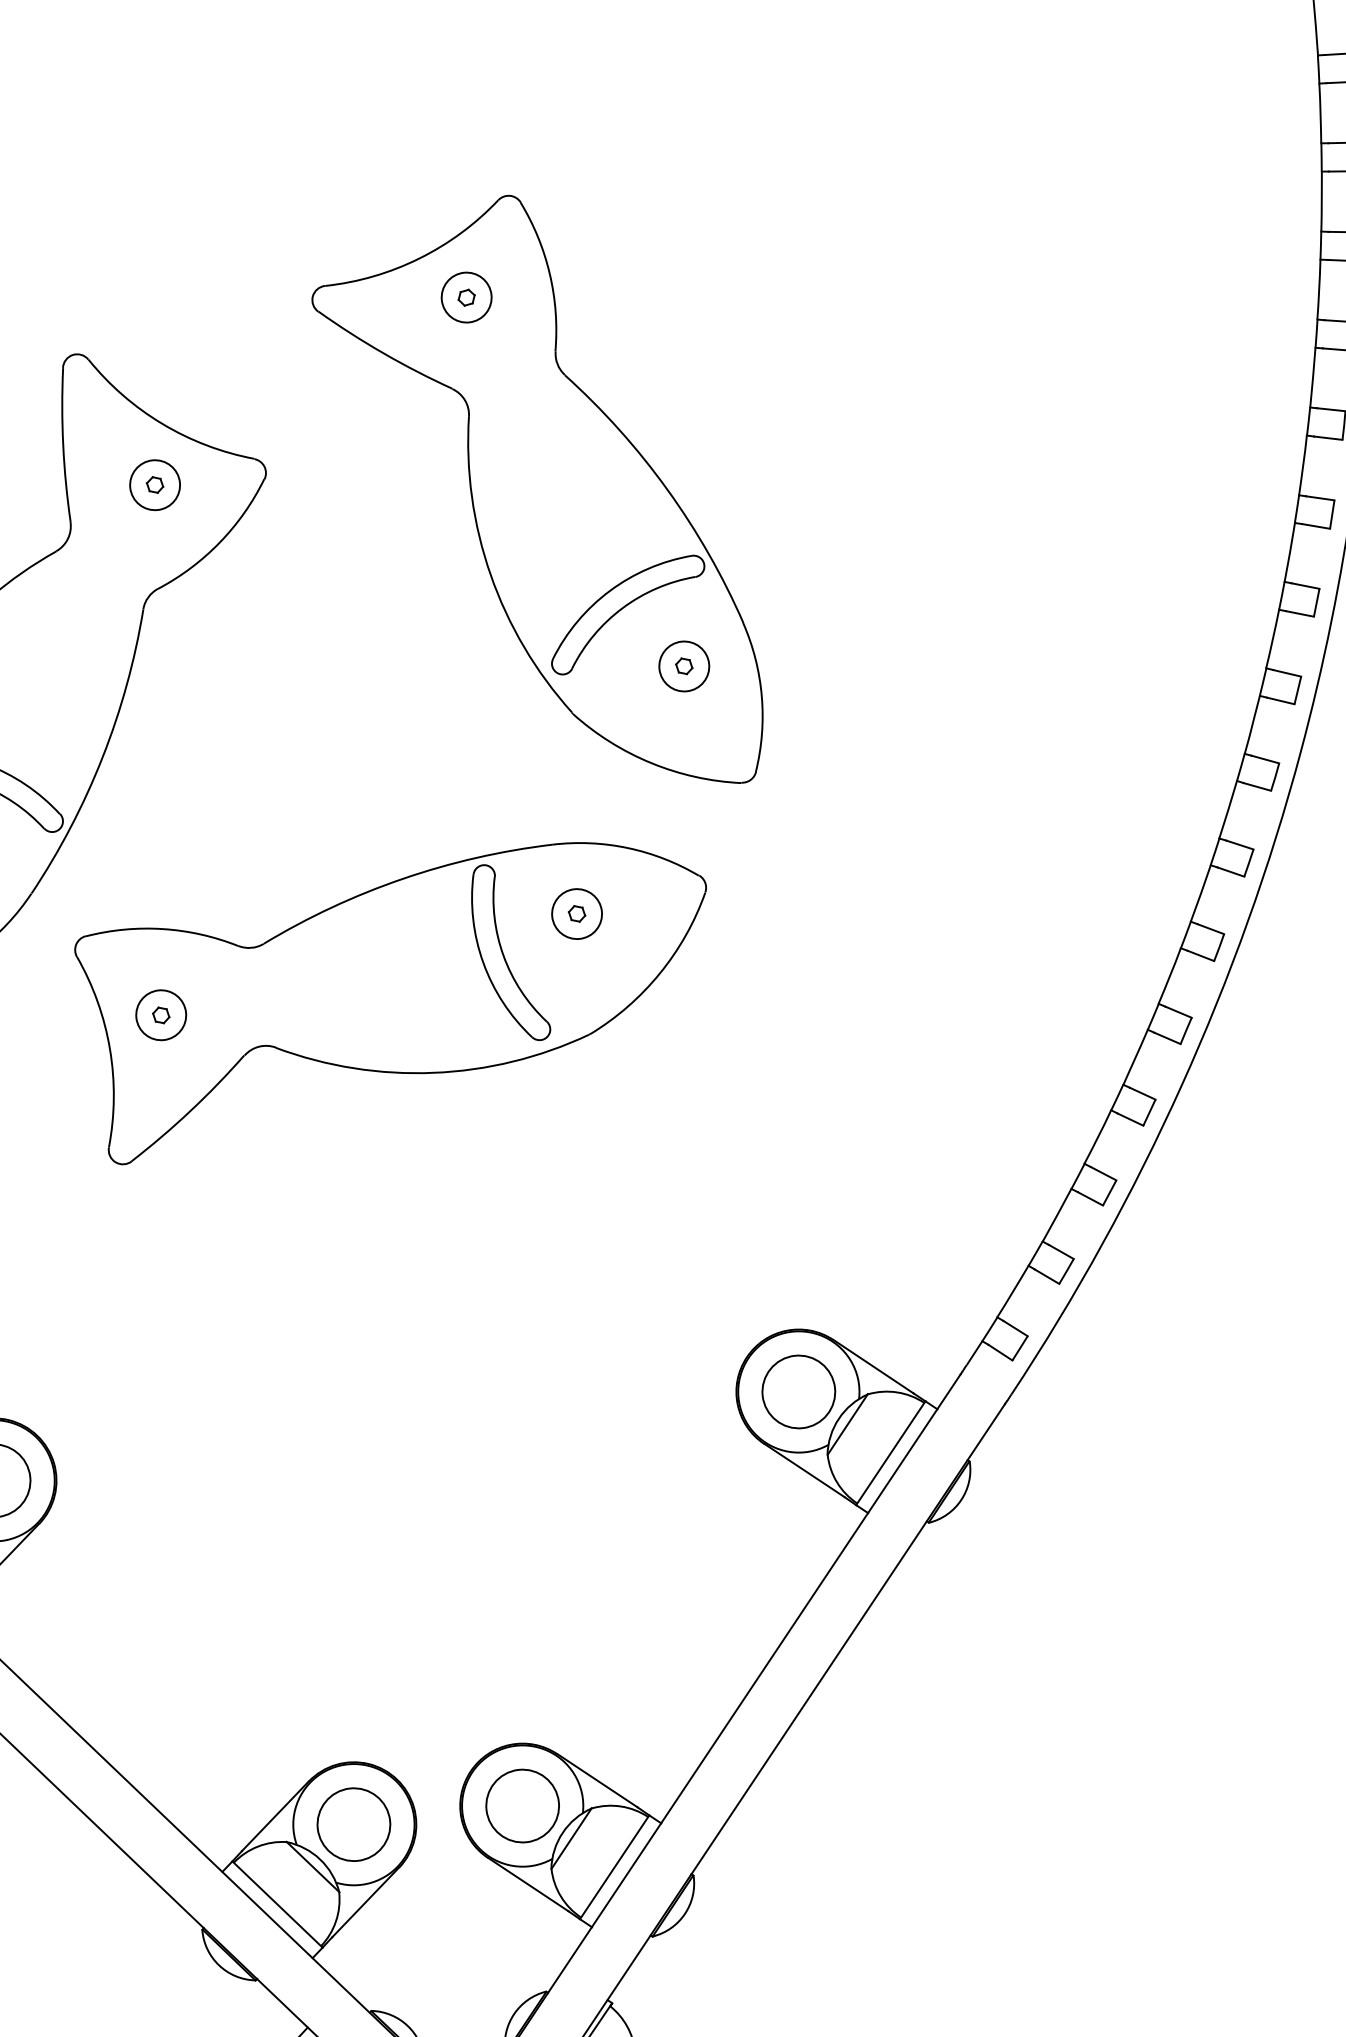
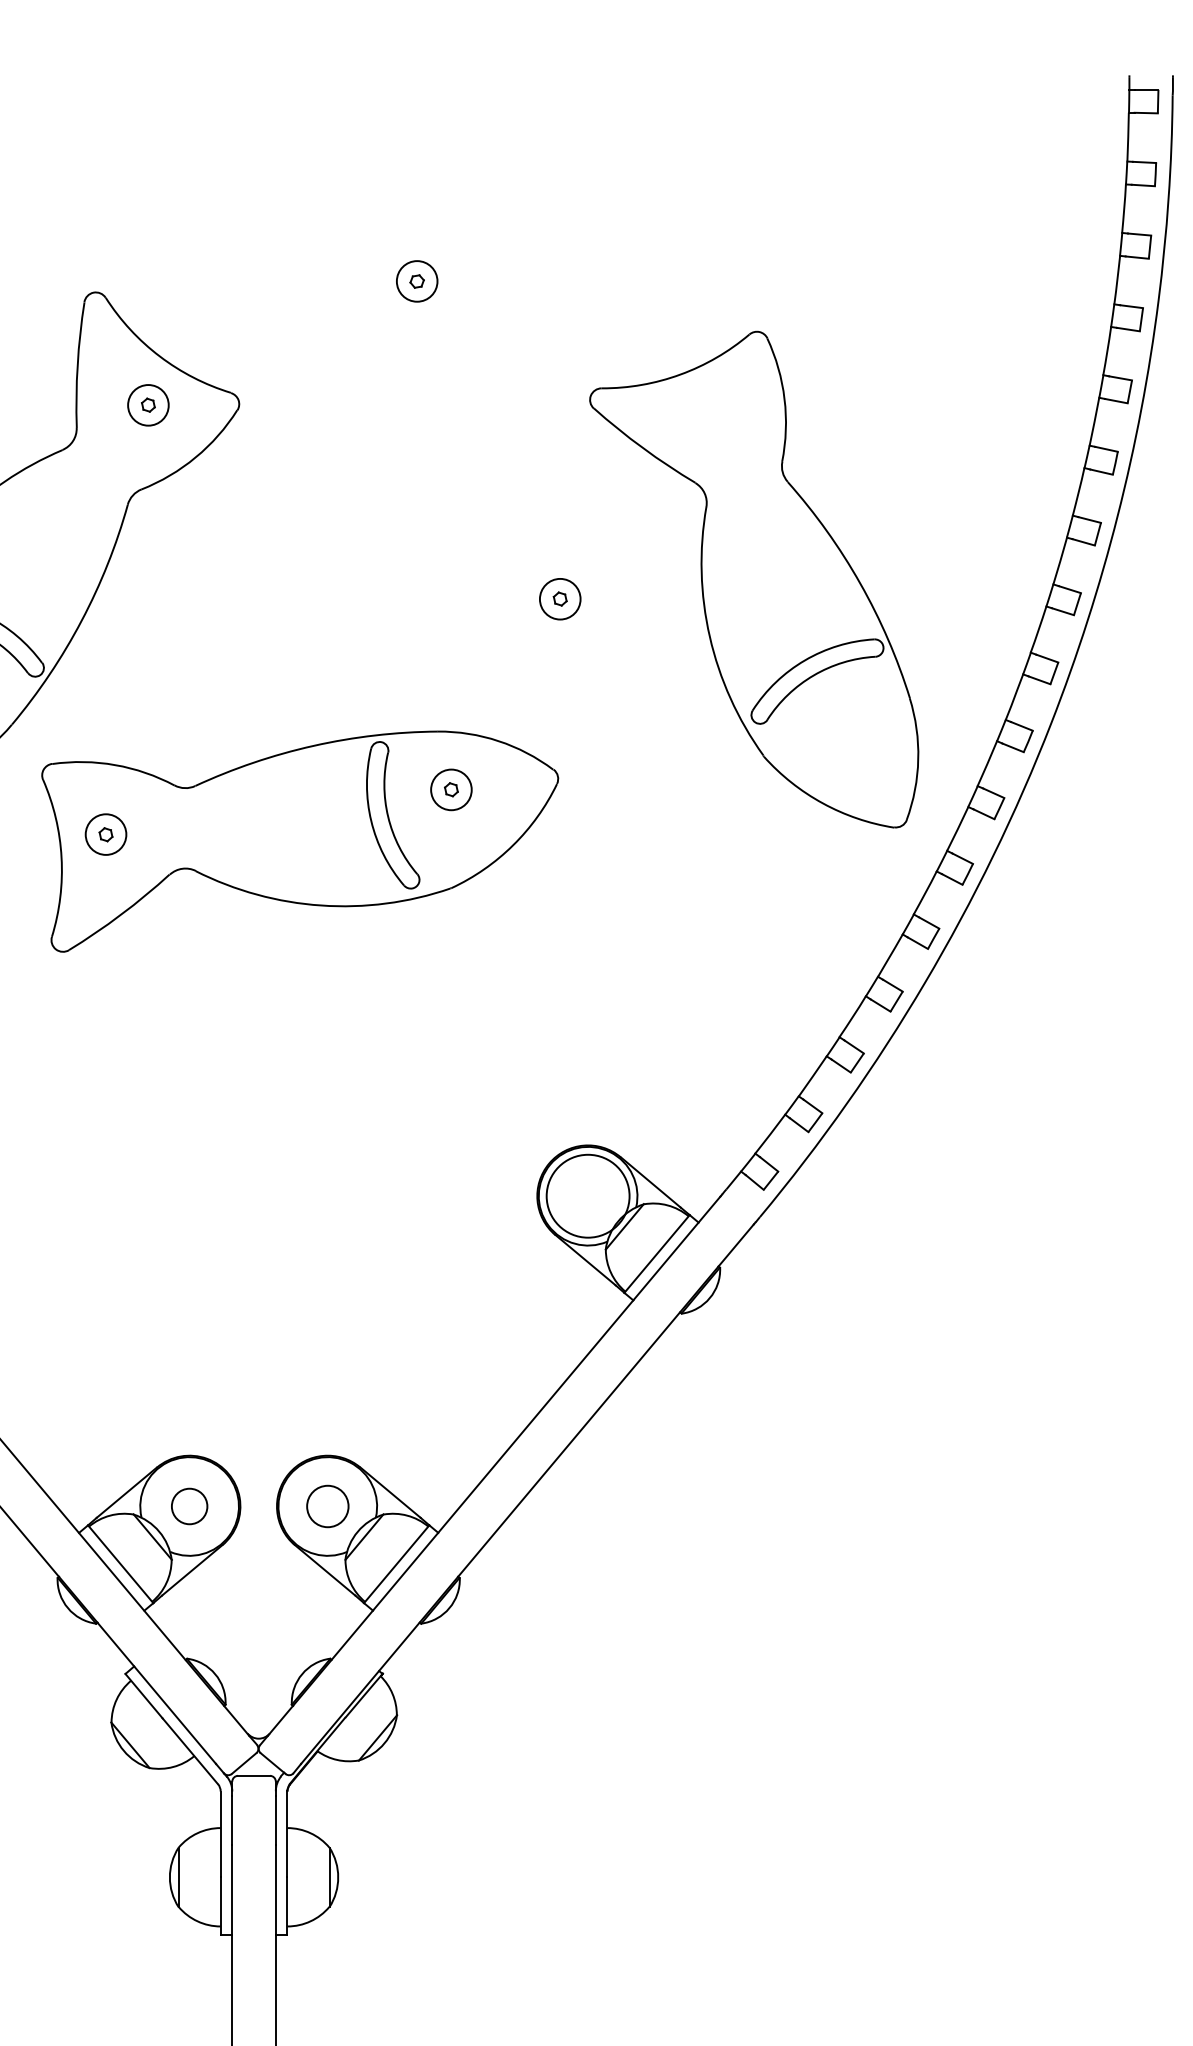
part: (537, 498) -> (754, 579), moved
circle: (797, 1391) -> (587, 1195), size x1.4
circle: (522, 1806) -> (327, 1506), size x0.7
circle: (353, 1824) -> (189, 1506), size x0.6

